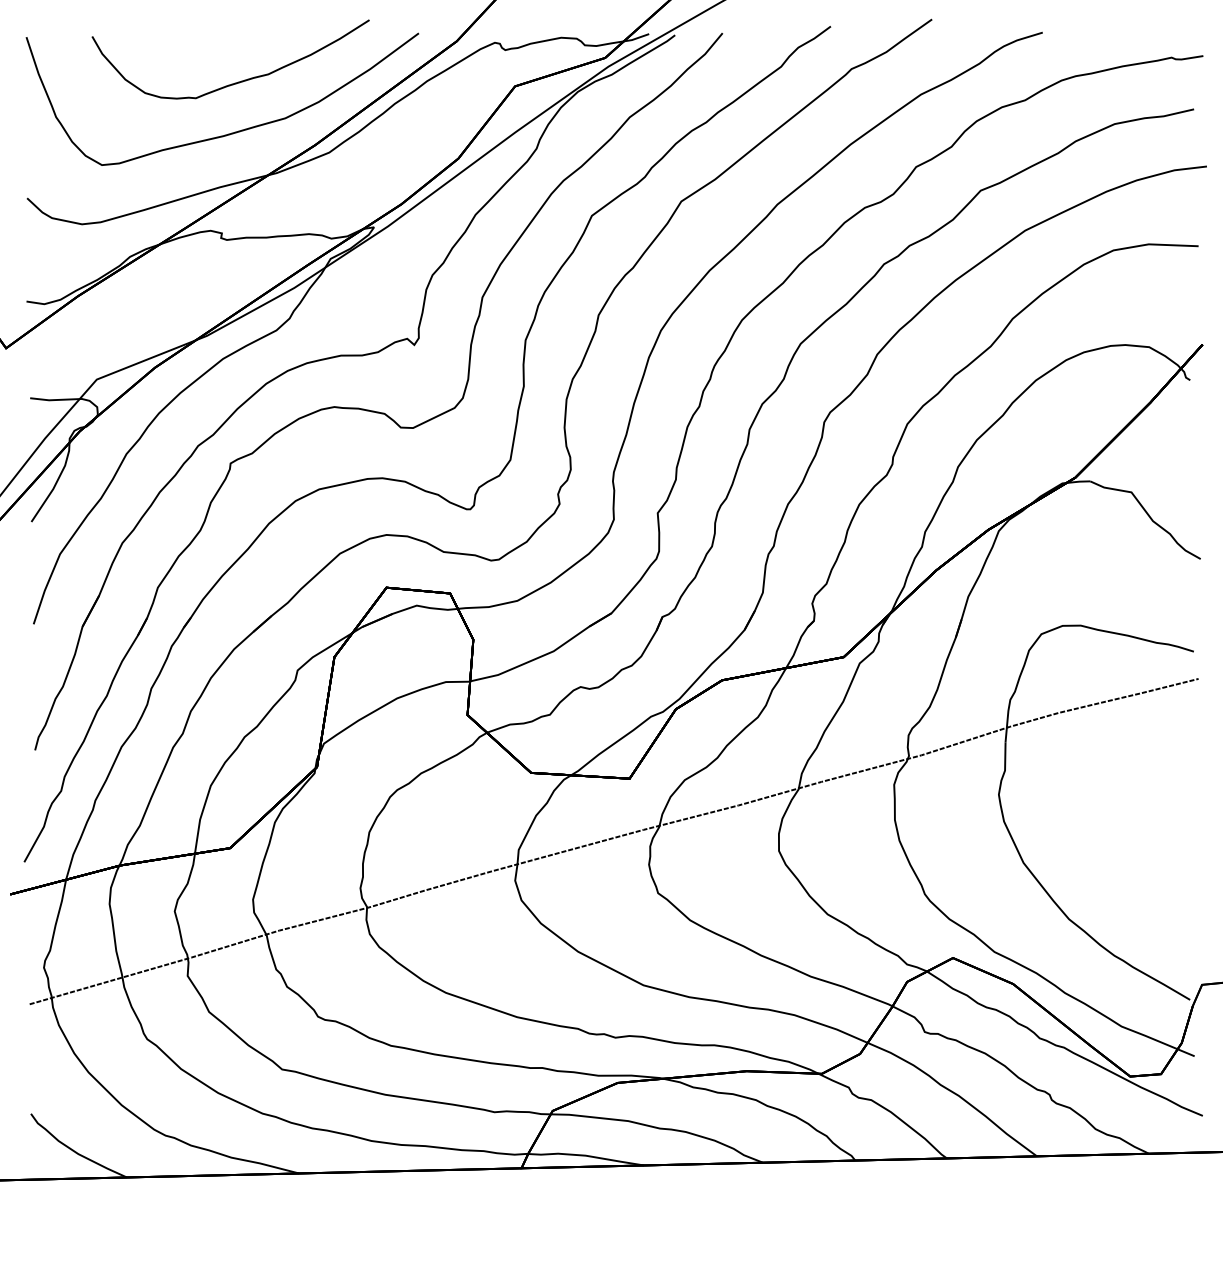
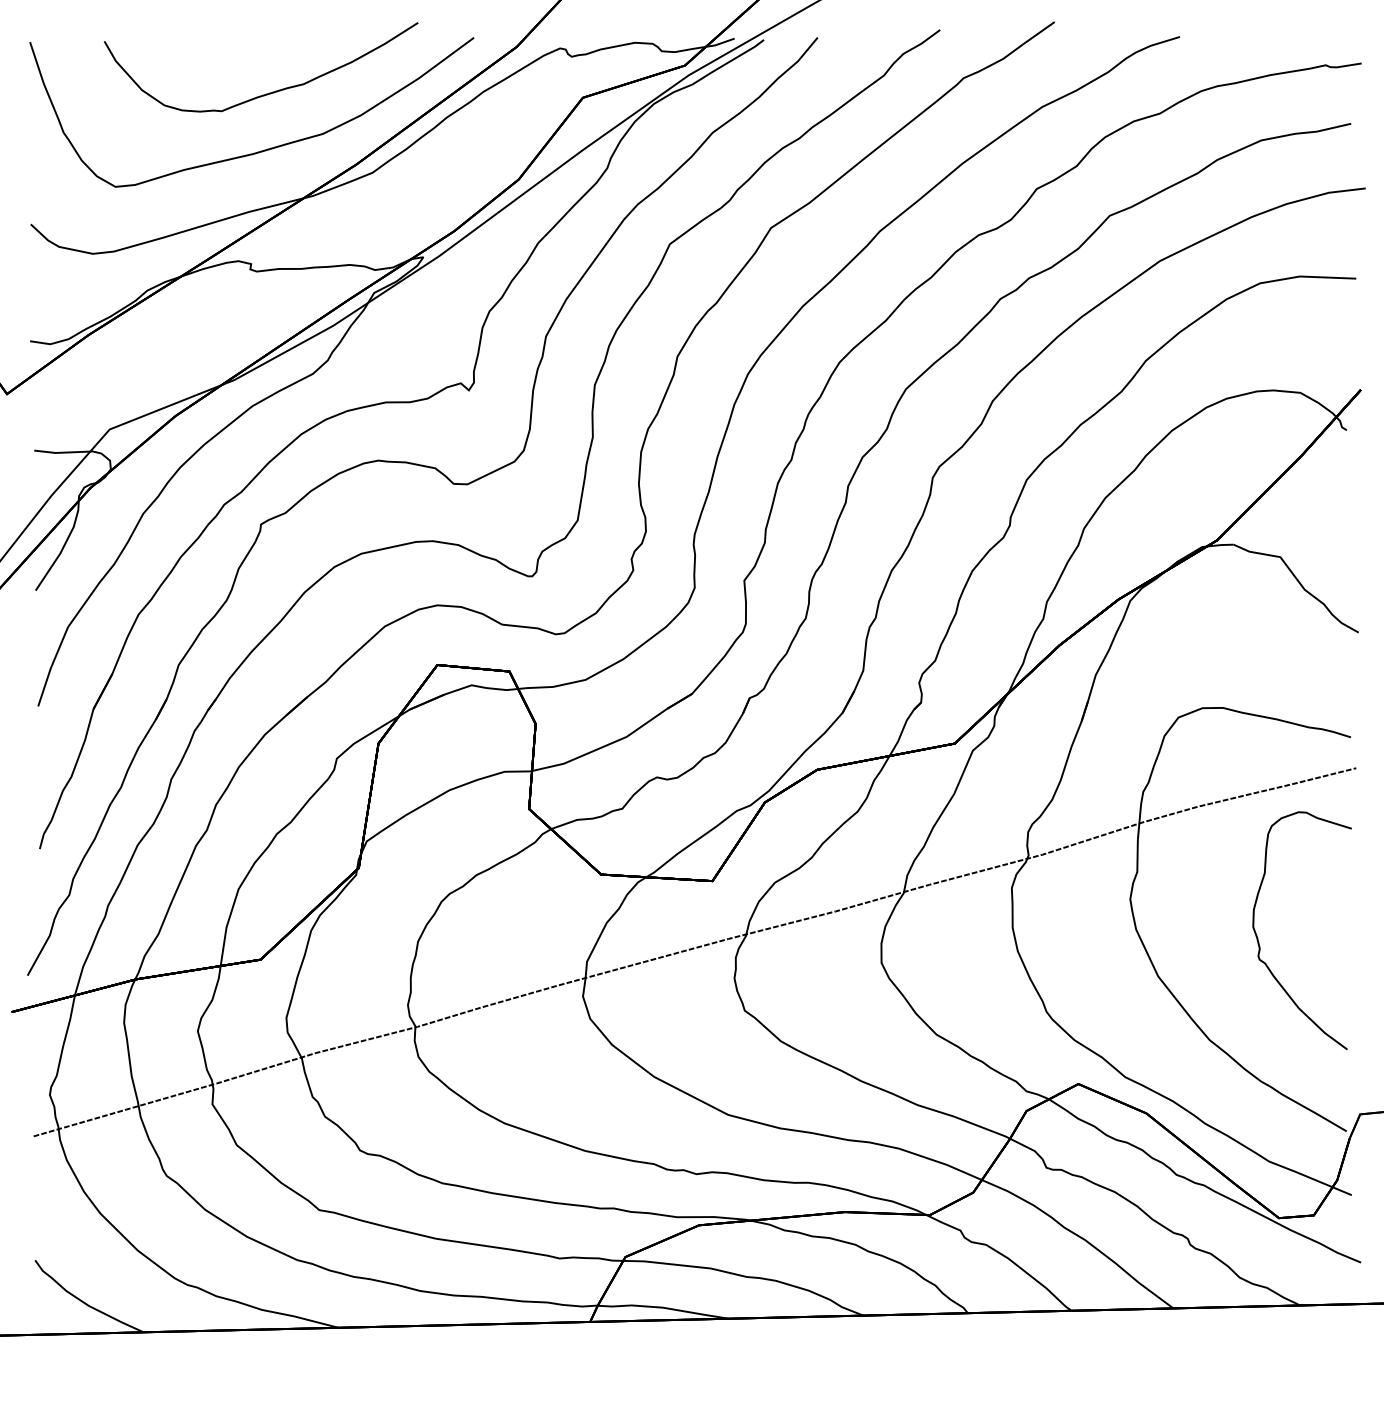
curve: (1113, 832) -> (1259, 942), added

